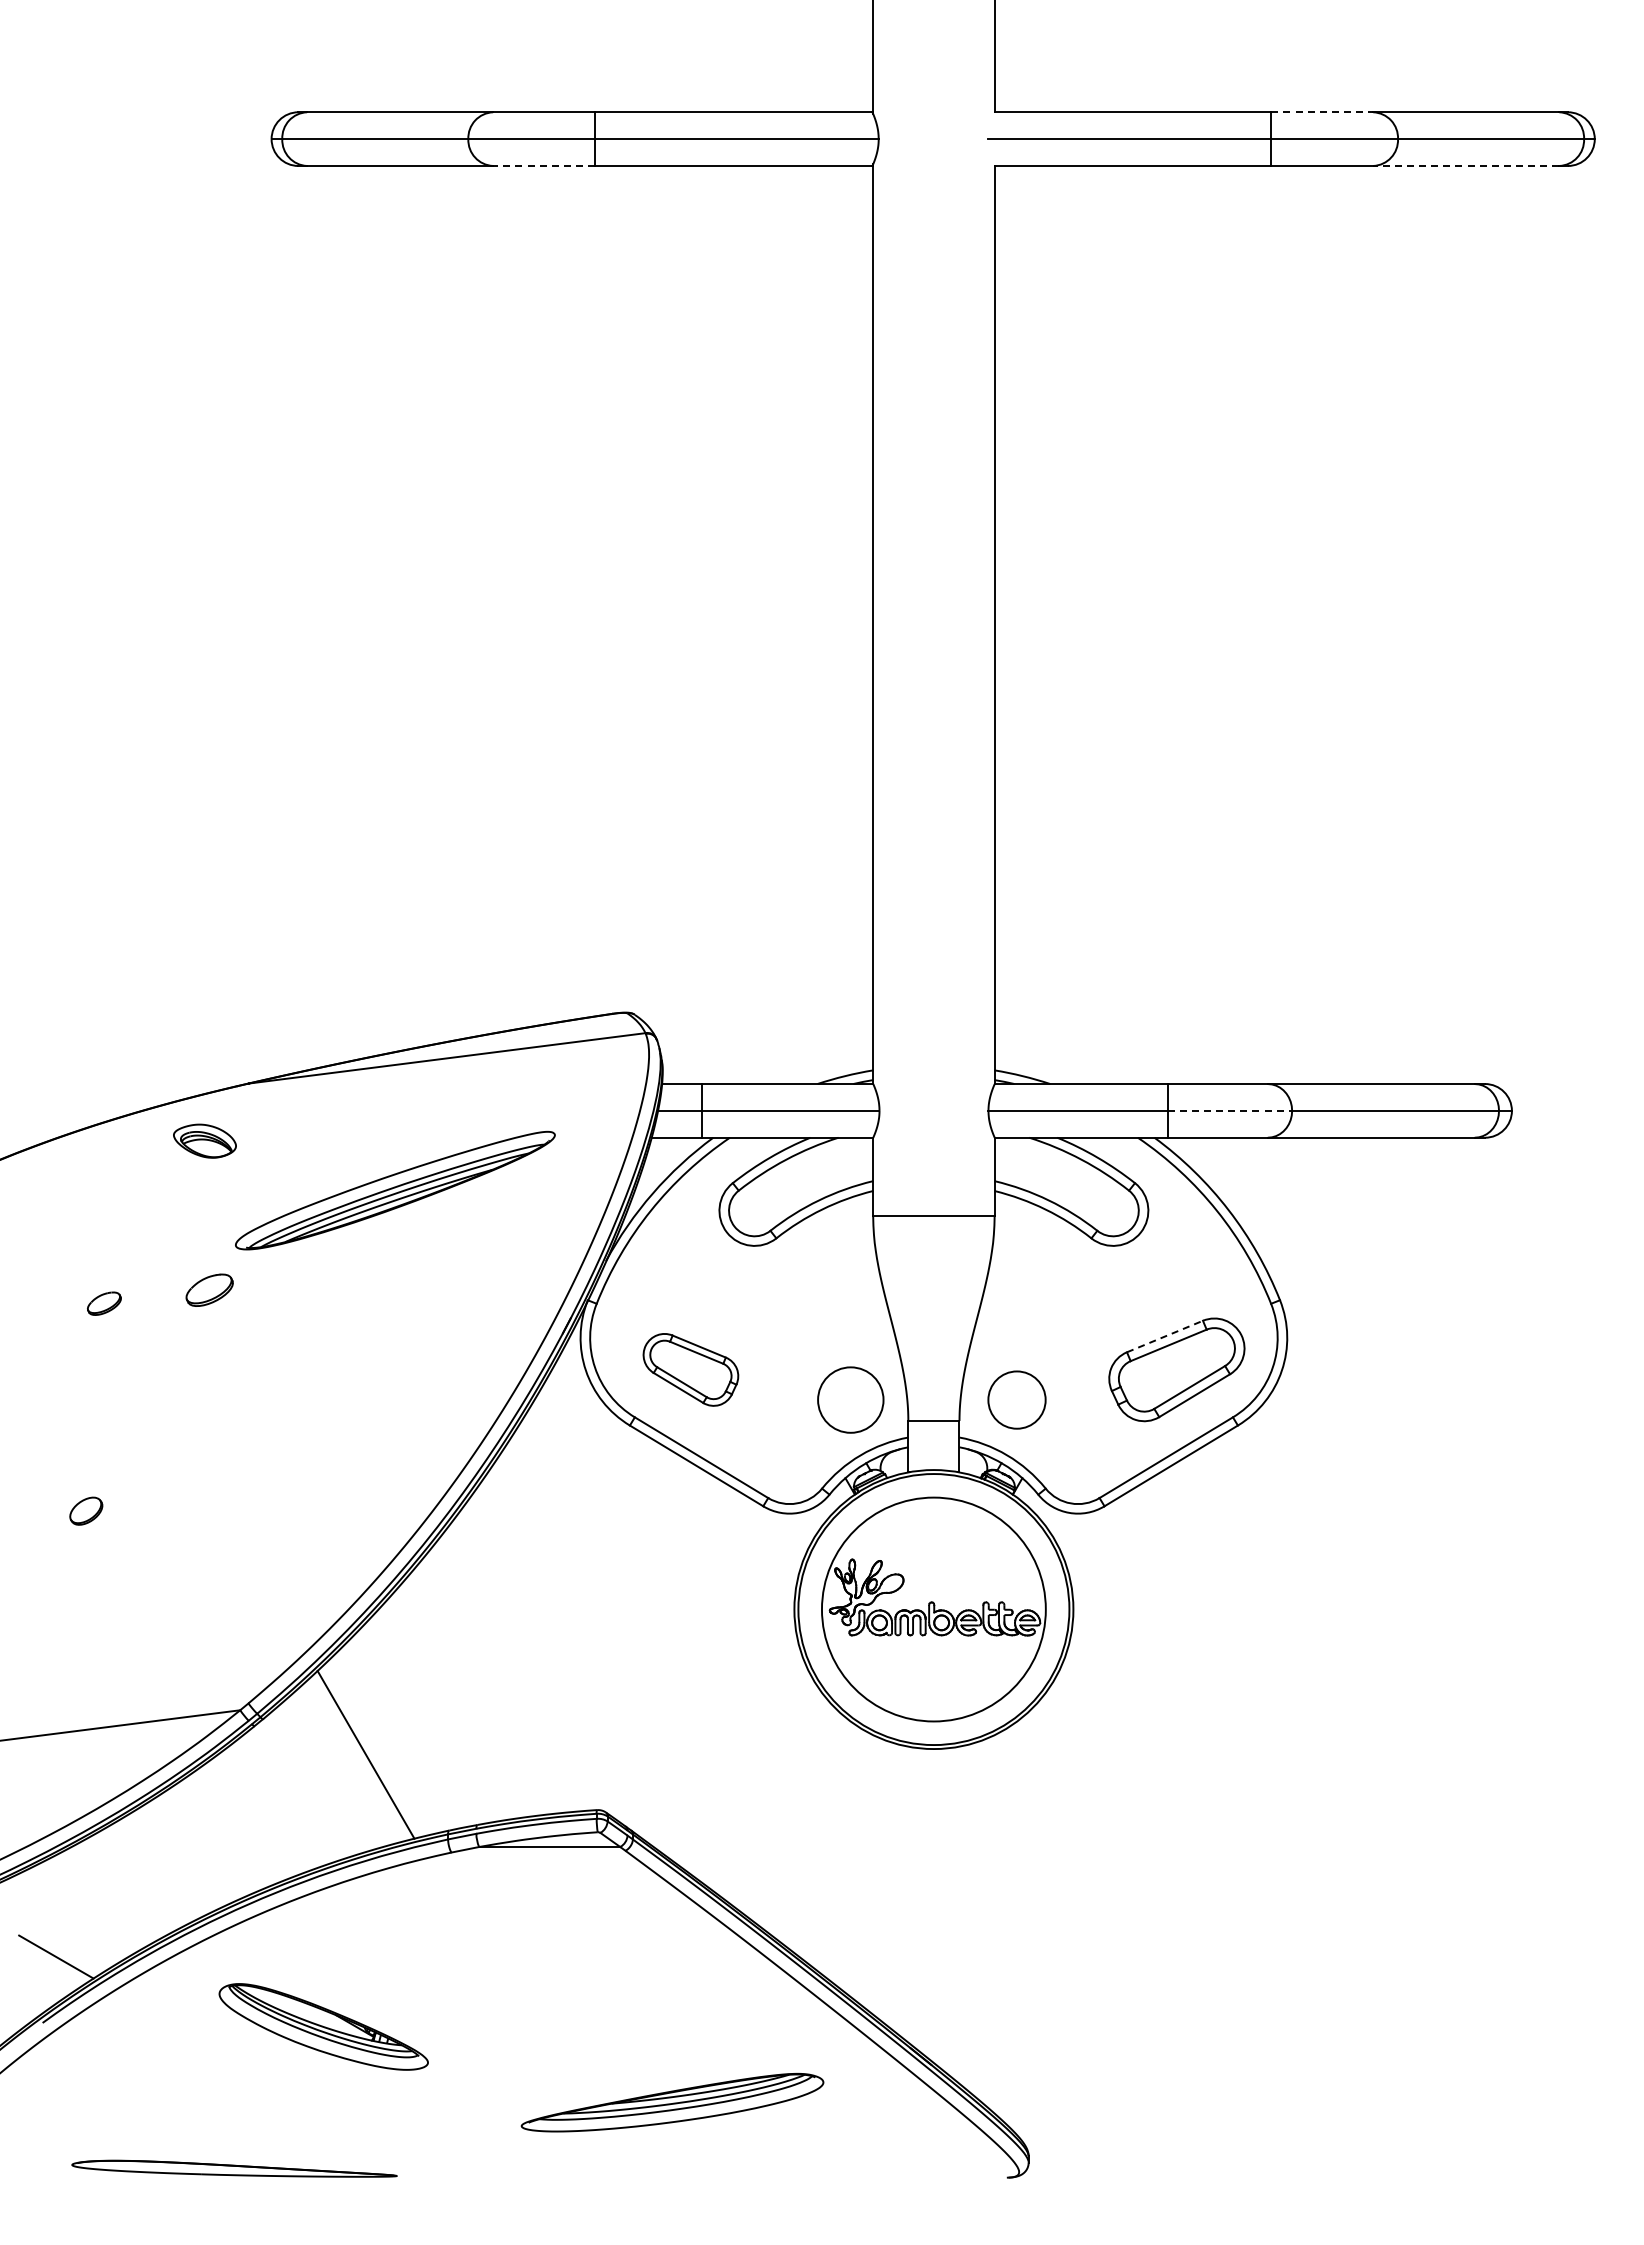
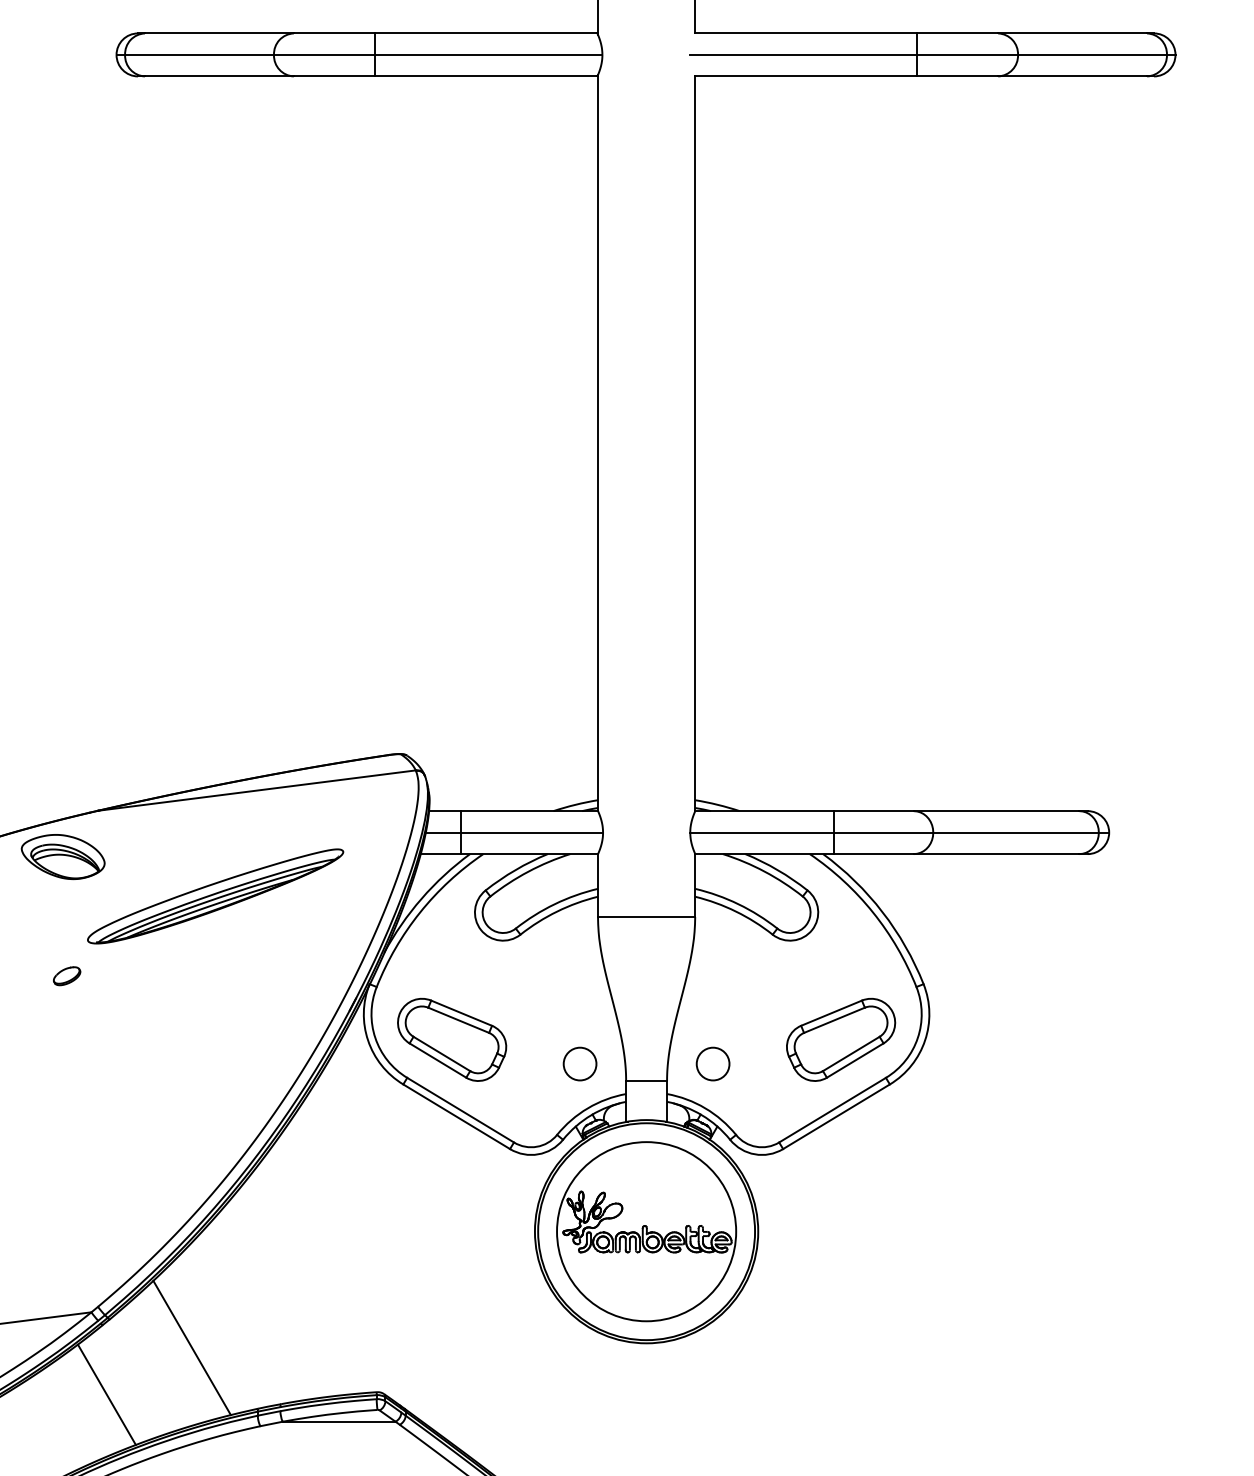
line: (1322, 112) -> (957, 33), dashed -> solid
line: (544, 165) -> (334, 76), dashed -> solid
line: (1465, 165) -> (1072, 76), dashed -> solid
line: (1230, 1110) -> (883, 832), dashed -> solid
part: (204, 1140) -> (62, 856), size x1.67
part: (209, 1290) -> (66, 976), size x0.71
line: (1165, 1336) -> (831, 1013), dashed -> solid
part: (690, 1369) -> (451, 1039), size x1.43
circle: (850, 1399) -> (579, 1063), size x0.62
circle: (1016, 1399) -> (712, 1063), size x0.71
line: (259, 1813) -> (106, 1394), added

